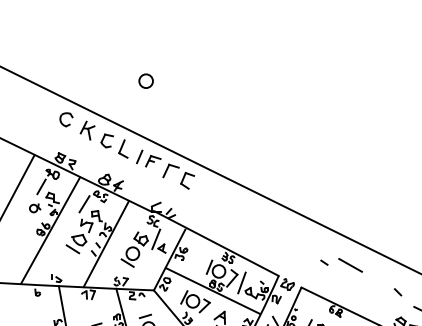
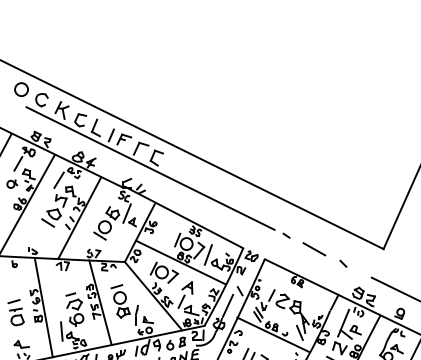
circle: (146, 81) -> (21, 89), moved
line: (180, 191) -> (150, 168), added
line: (350, 265) -> (314, 249), moved
line: (398, 291) -> (343, 263), moved

